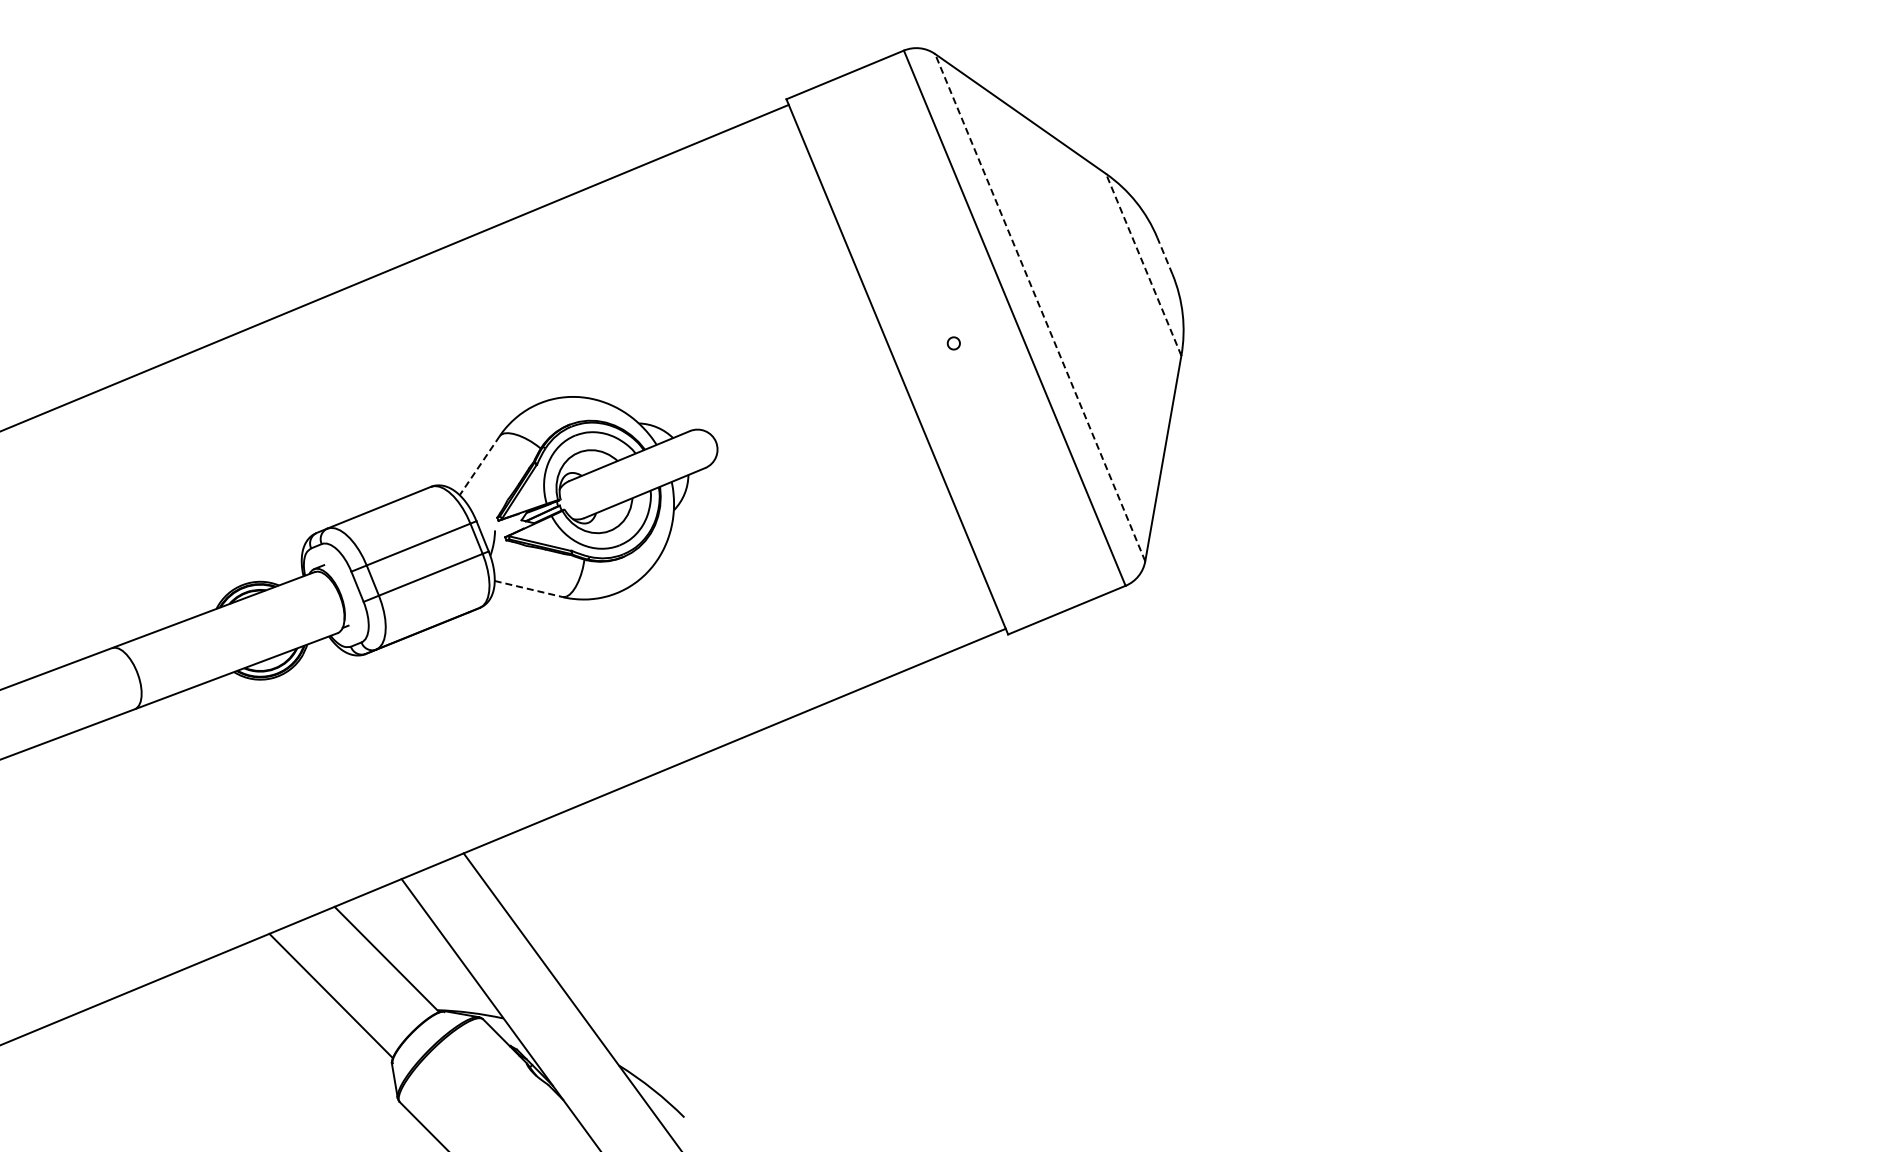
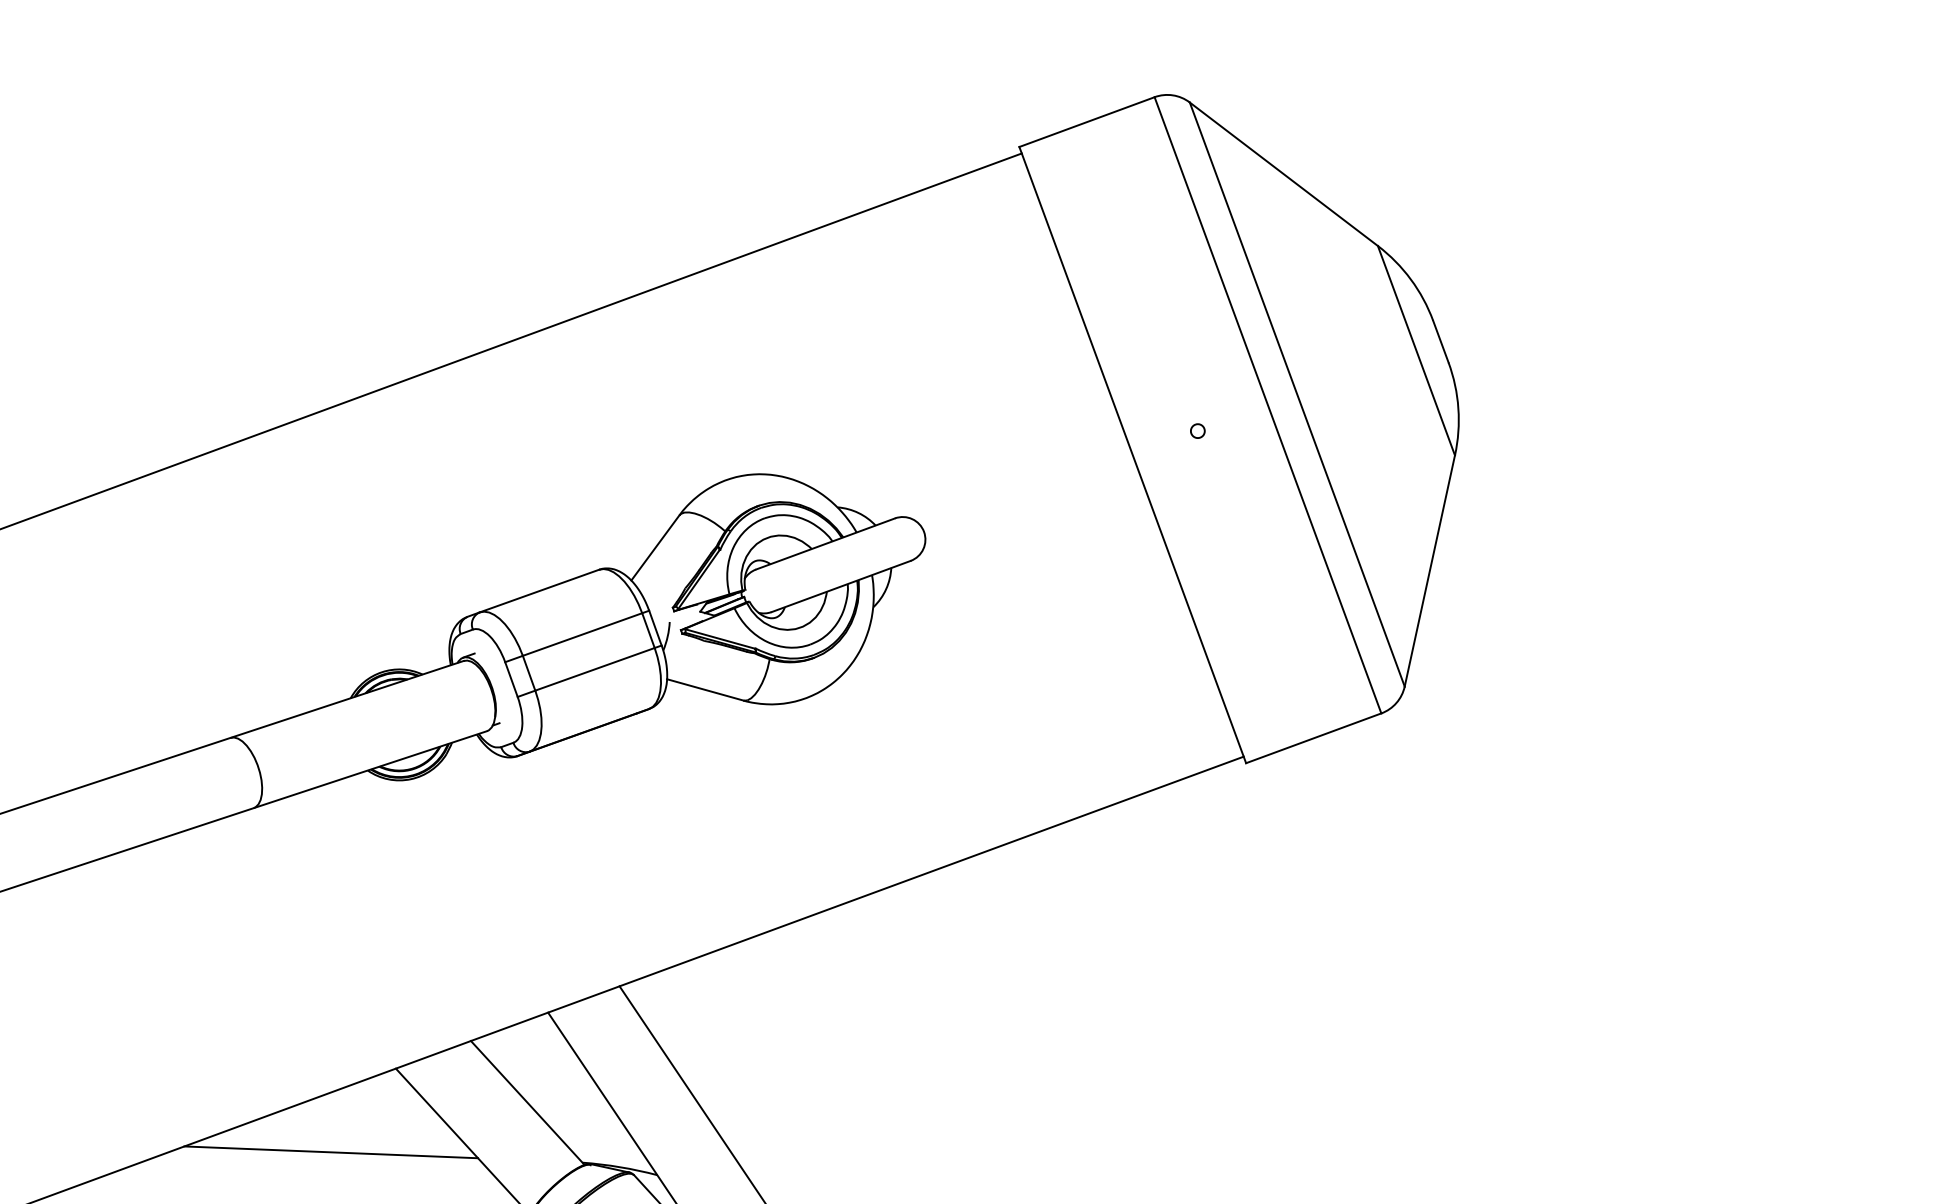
line: (1164, 256) -> (1440, 342), dashed -> solid
line: (1143, 264) -> (1416, 350), dashed -> solid
line: (1040, 307) -> (1297, 394), dashed -> solid
line: (479, 465) -> (655, 547), dashed -> solid
line: (529, 589) -> (706, 690), dashed -> solid
line: (215, 1009) -> (331, 1151), added

